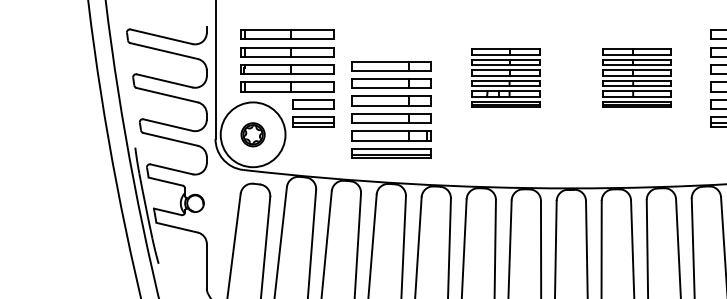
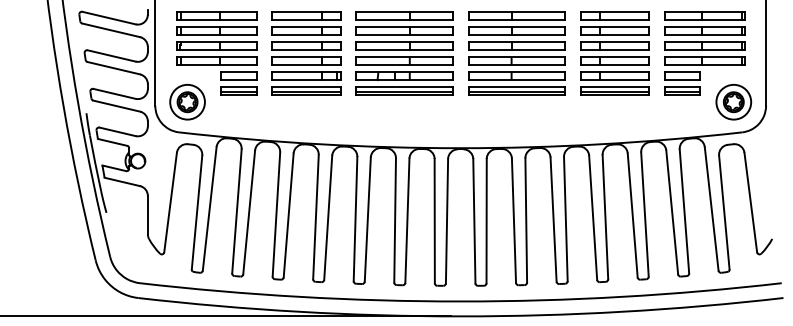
part: (505, 78) -> (404, 53), size x1.67
part: (636, 78) -> (516, 53), size x1.67
part: (391, 109) -> (306, 53), moved
circle: (253, 133) -> (187, 101), size x0.62

